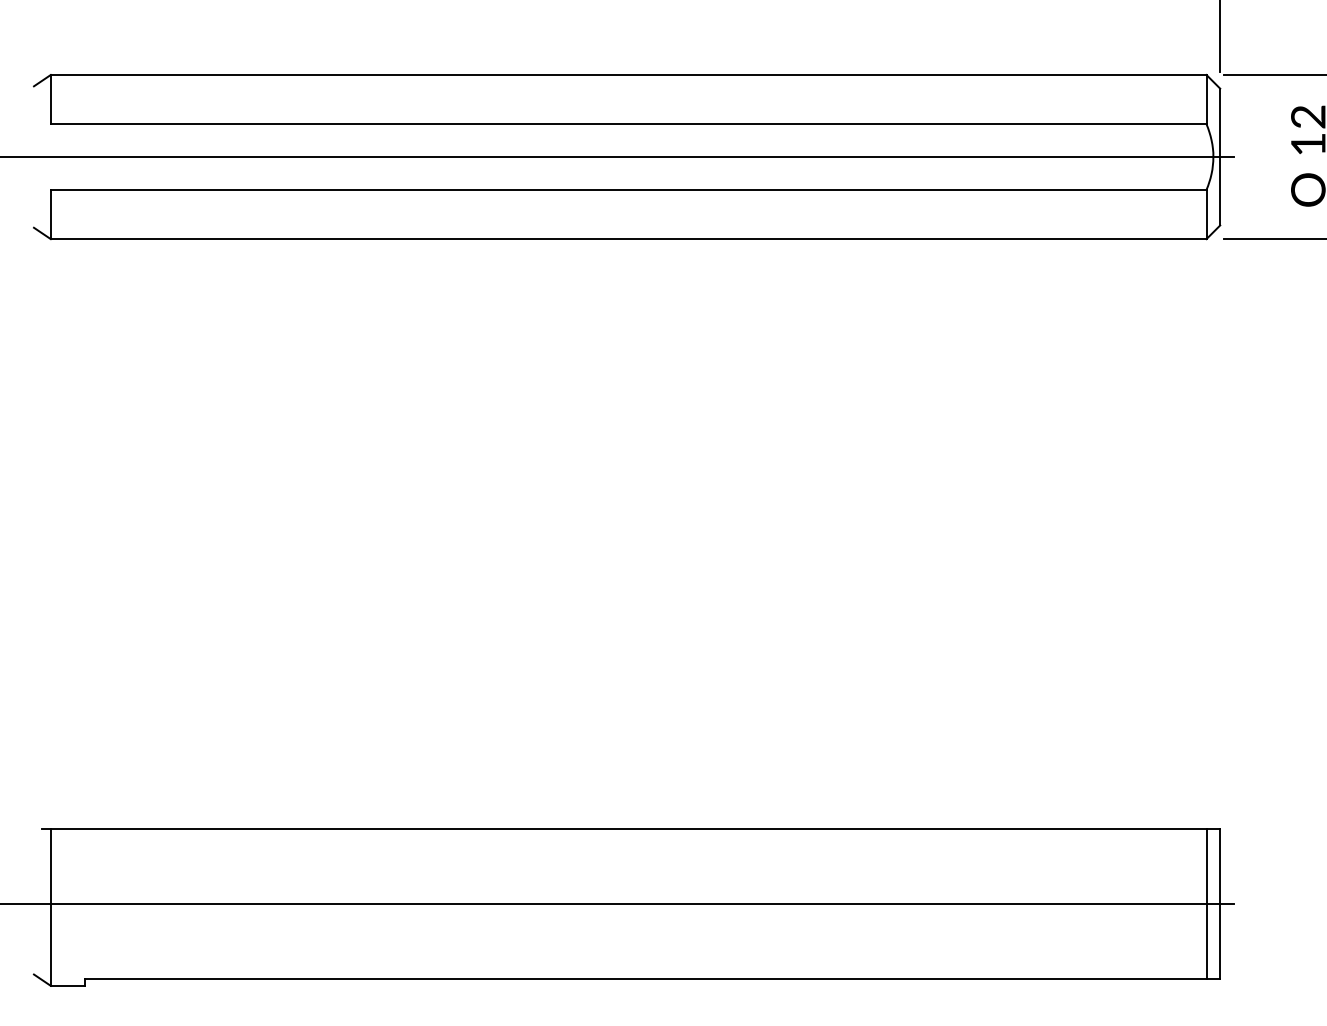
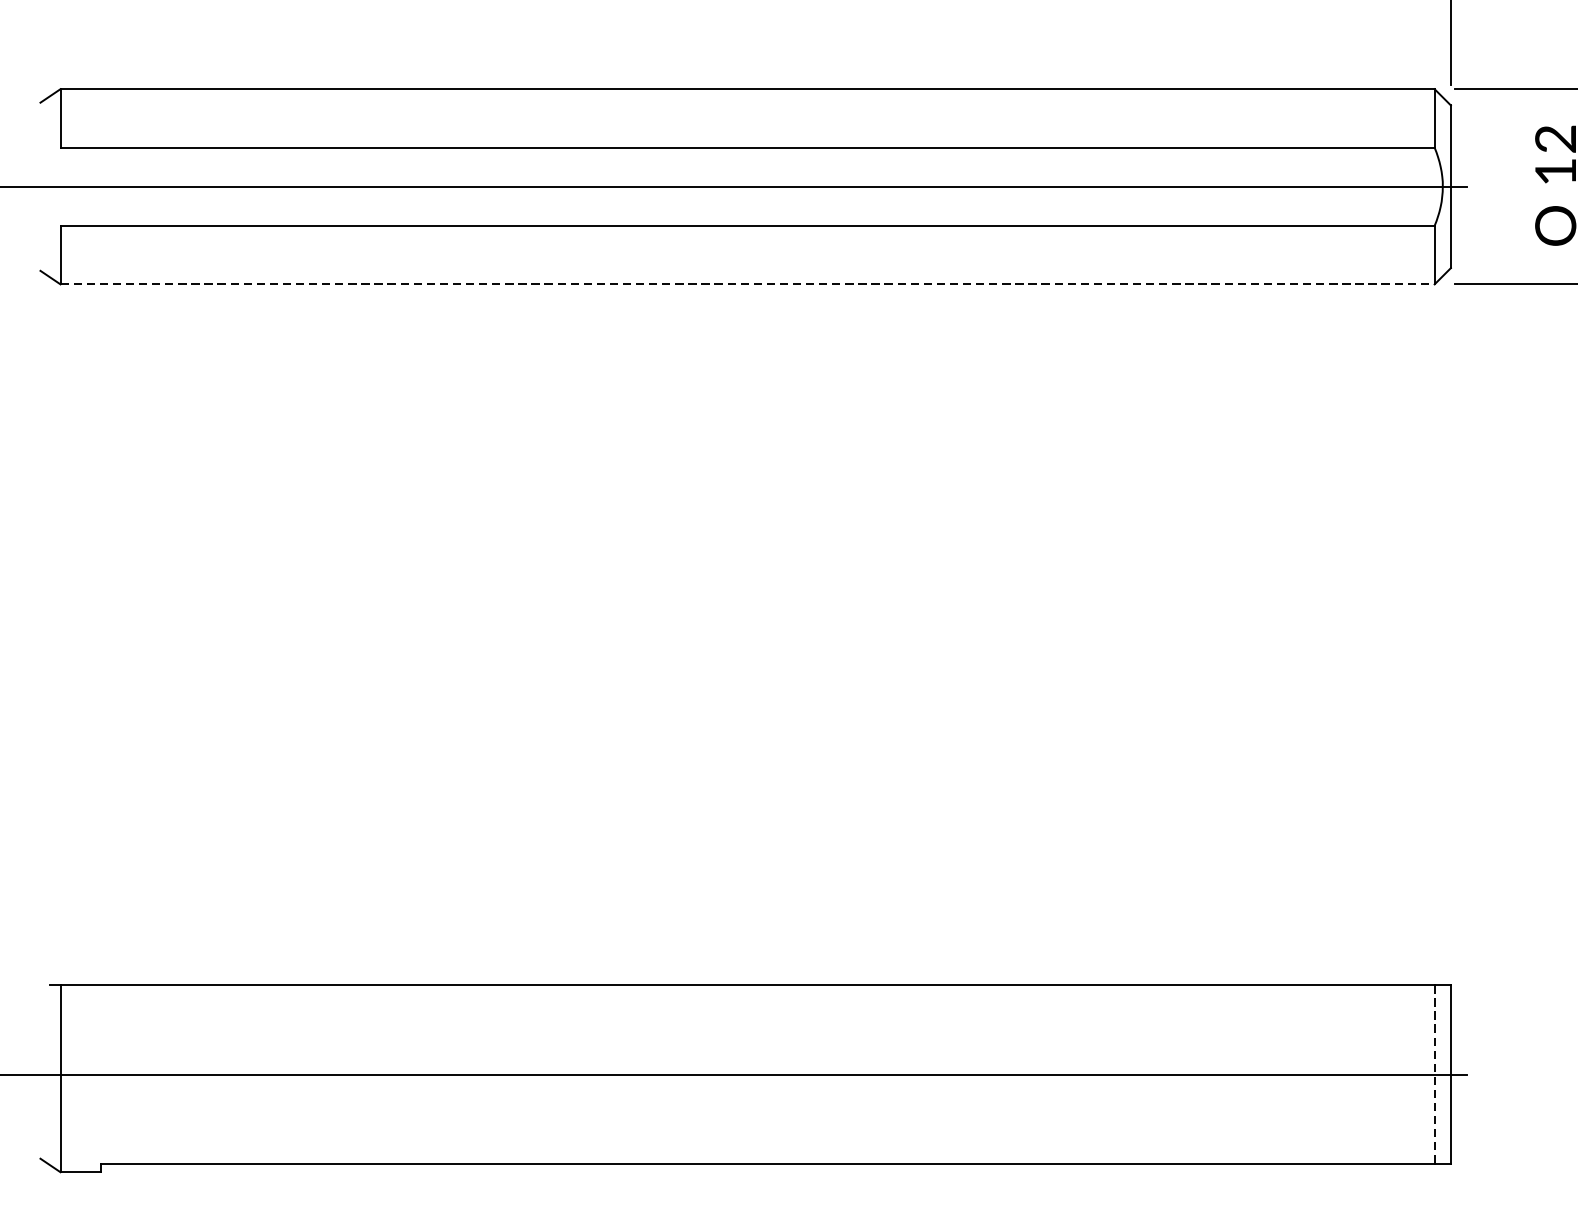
line: (628, 239) -> (747, 284), solid -> dashed
line: (1206, 904) -> (1434, 1075), solid -> dashed

